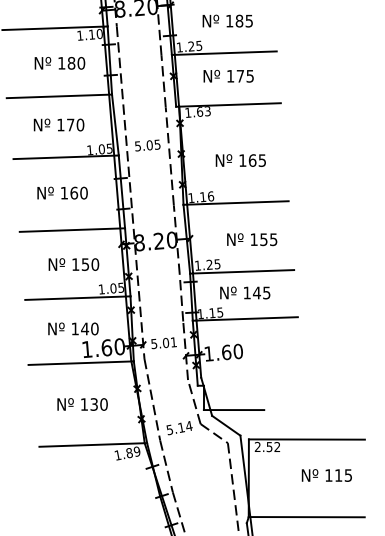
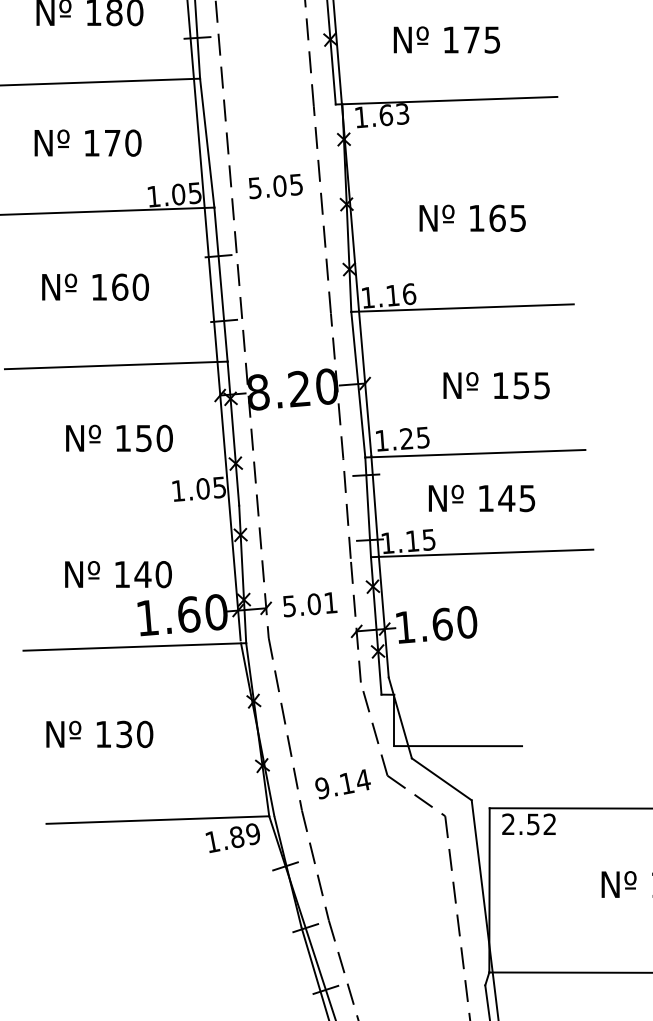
line: (77, 297) -> (127, 508), removed
text: (82, 404) -> (99, 734), moved
text: (169, 429) -> (321, 787), 5.14 -> 9.14

